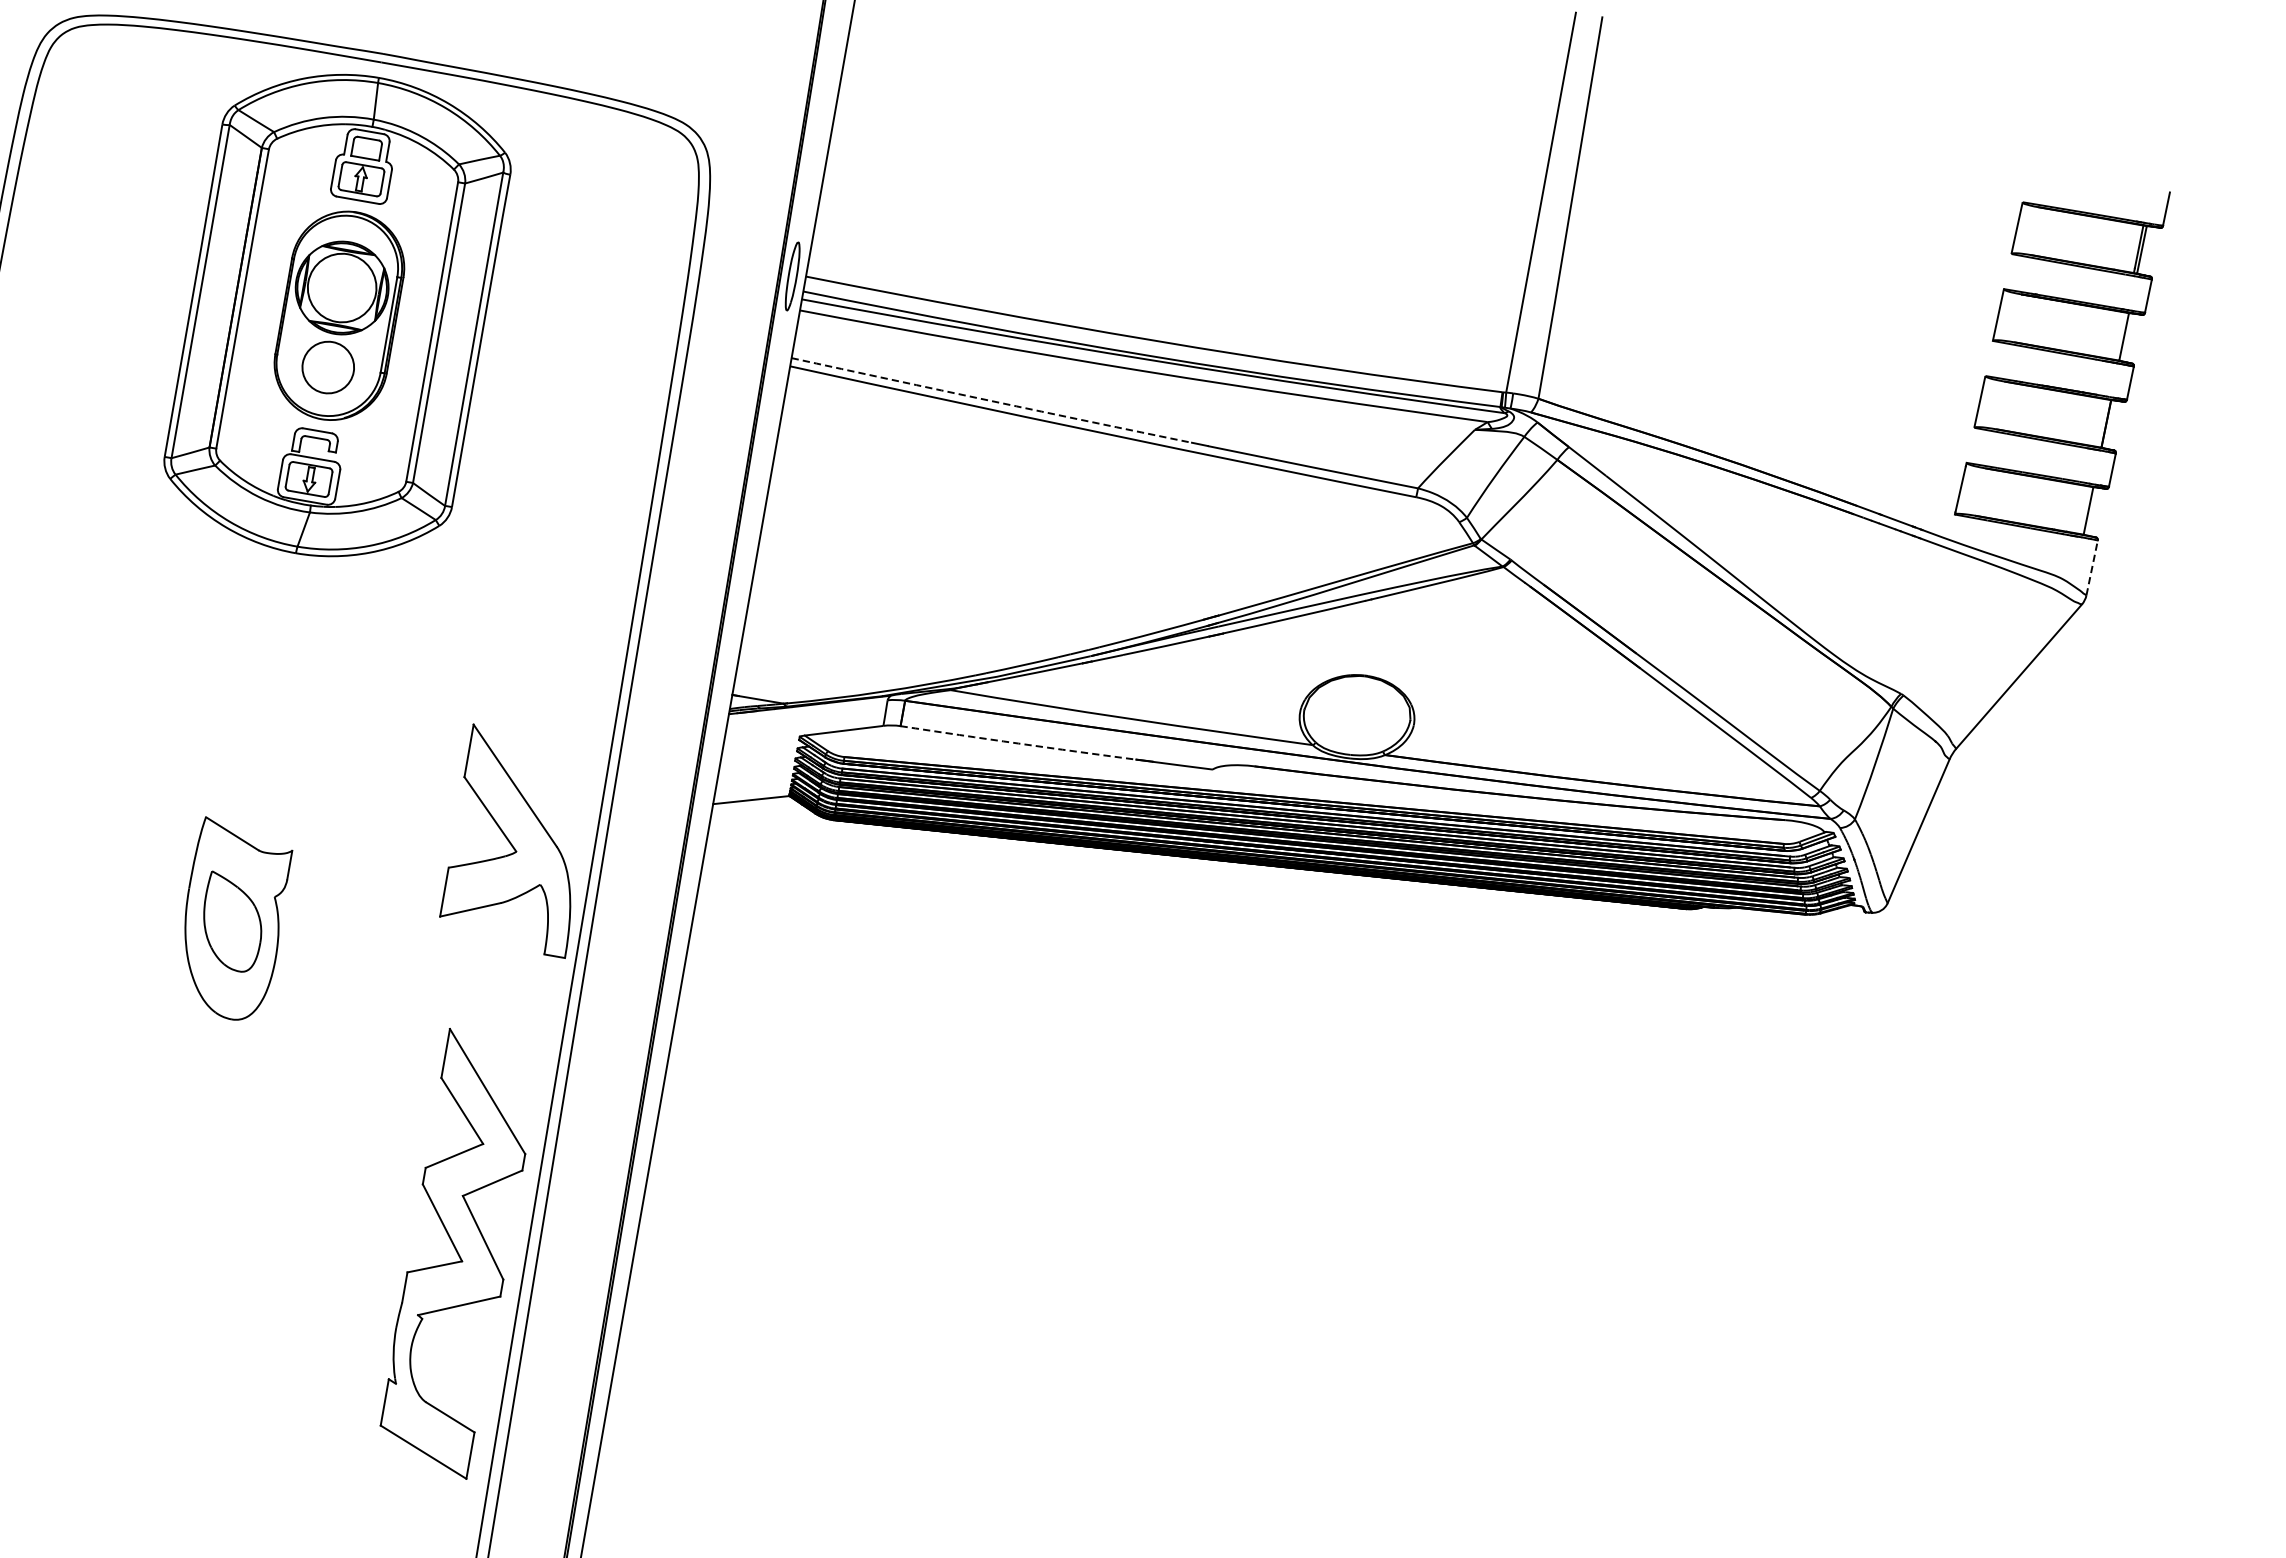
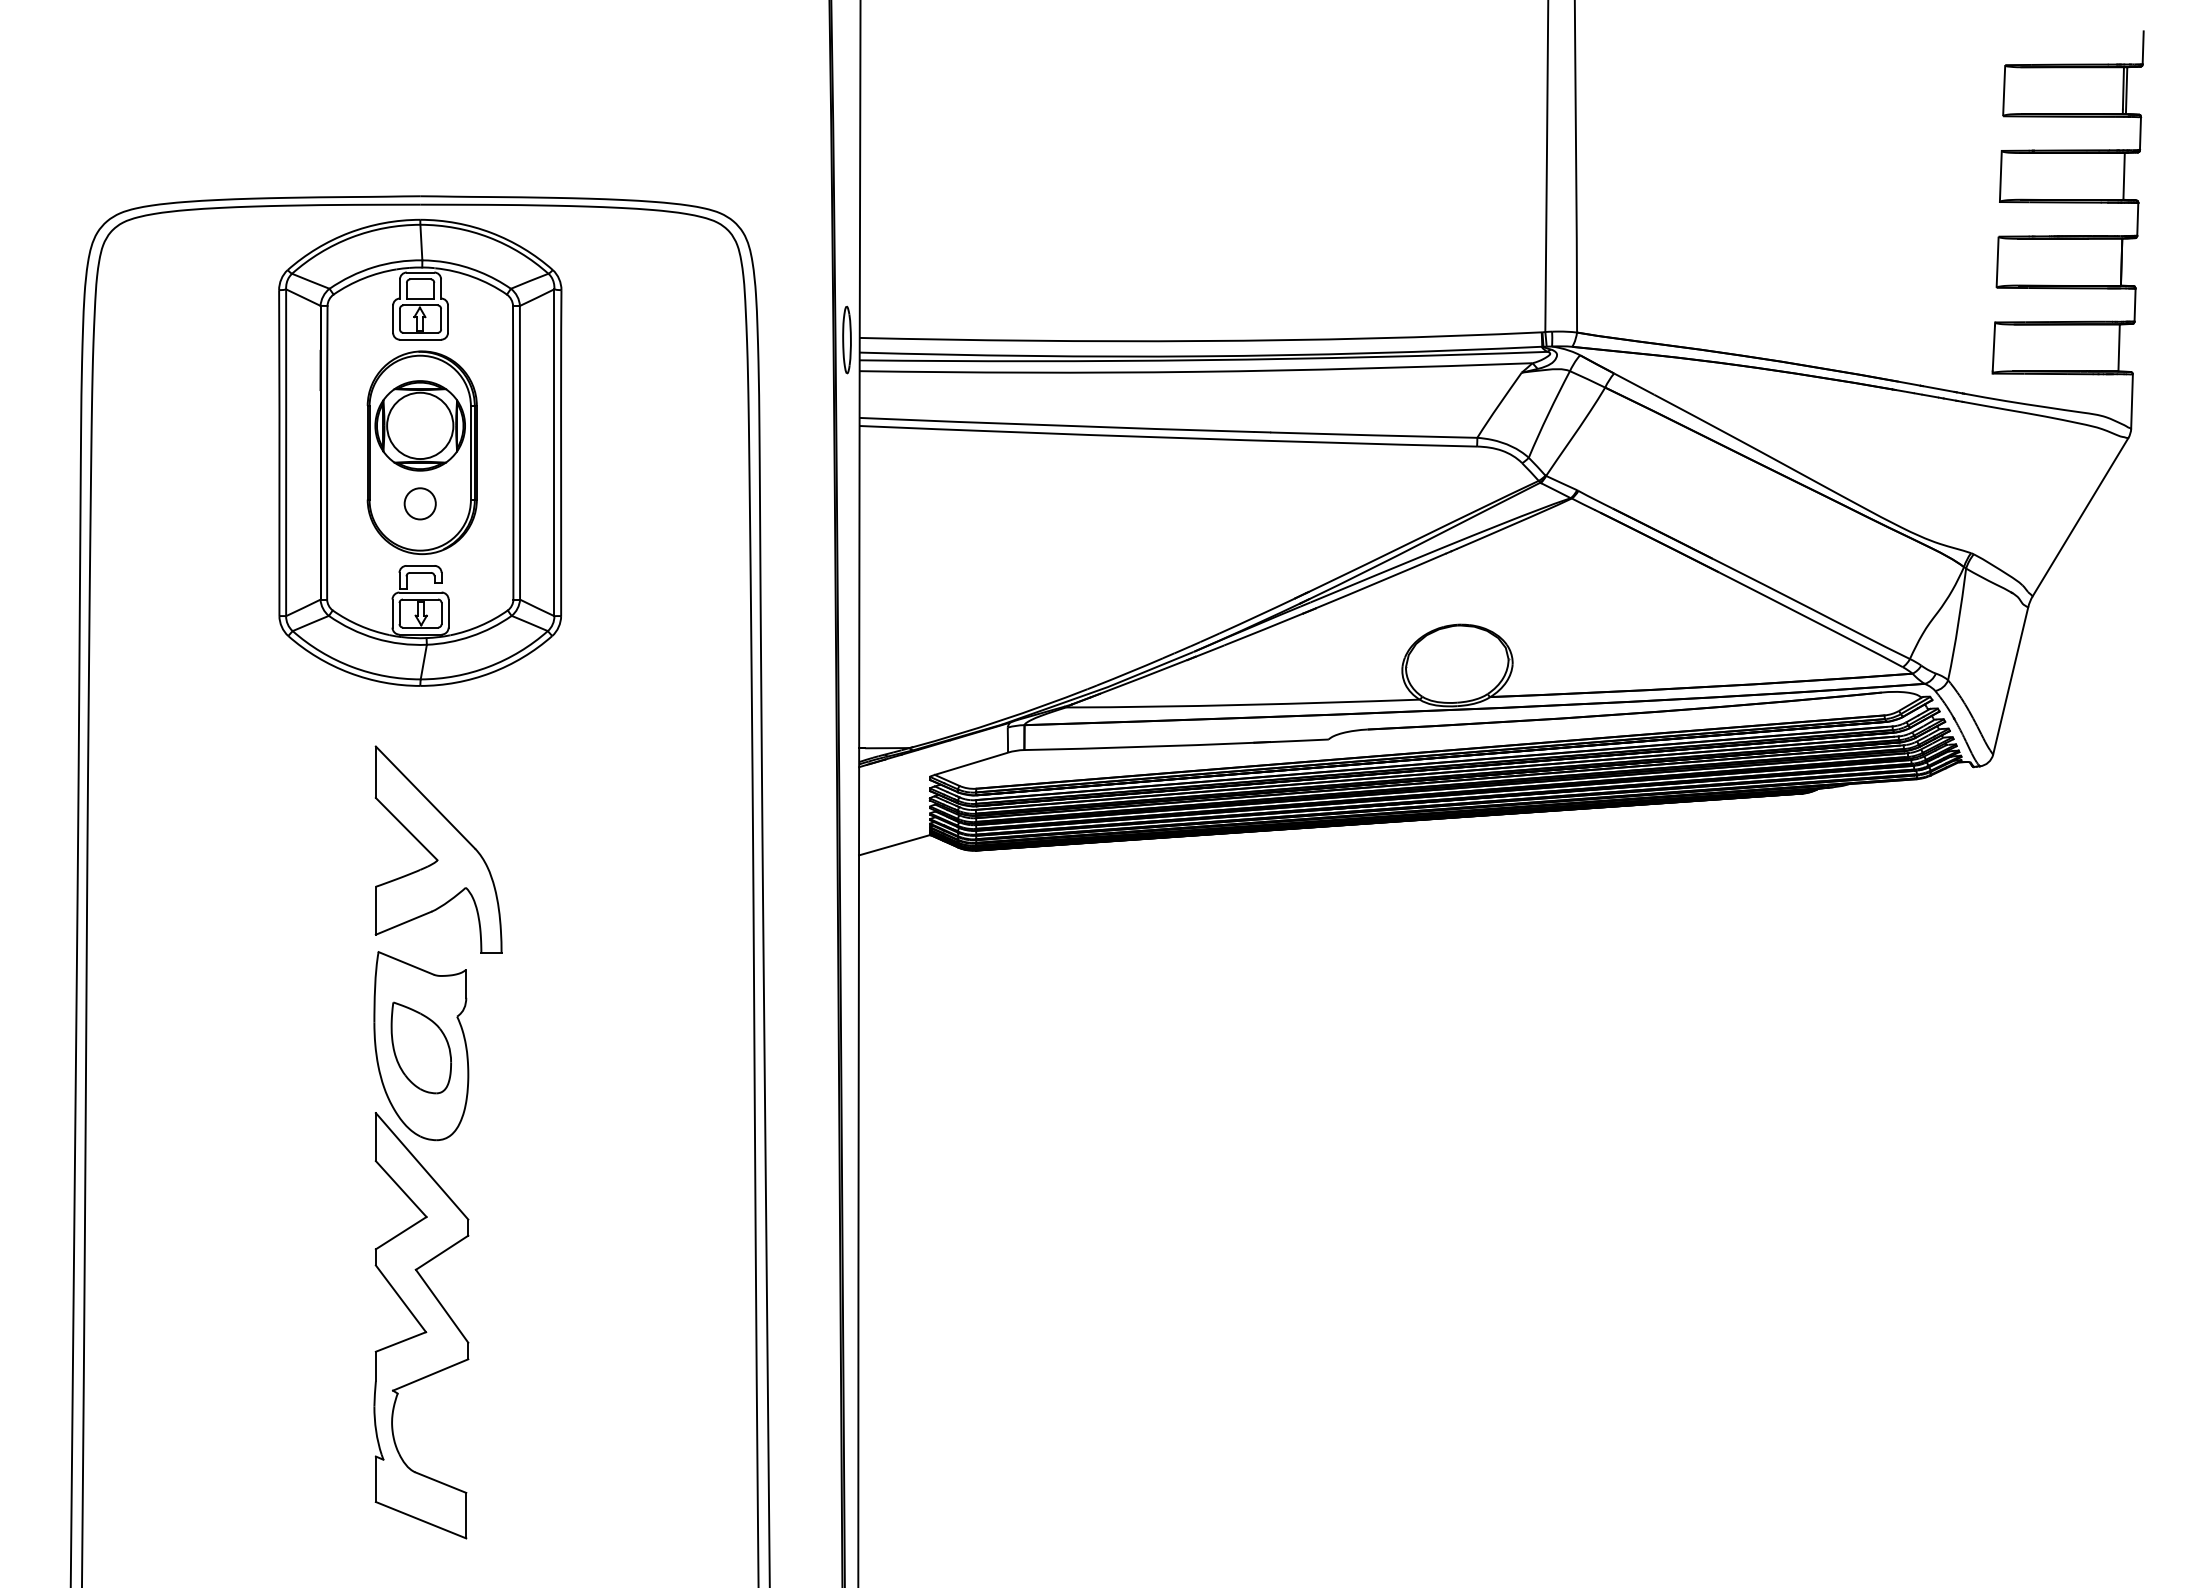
circle: (327, 367) -> (419, 503), size x0.62
arc: (992, 401) -> (1057, 425), dashed -> solid
line: (2092, 567) -> (2132, 401), dashed -> solid
arc: (1018, 744) -> (1139, 747), dashed -> solid
part: (519, 840) -> (438, 849), moved
part: (458, 1253) -> (421, 1325), moved

